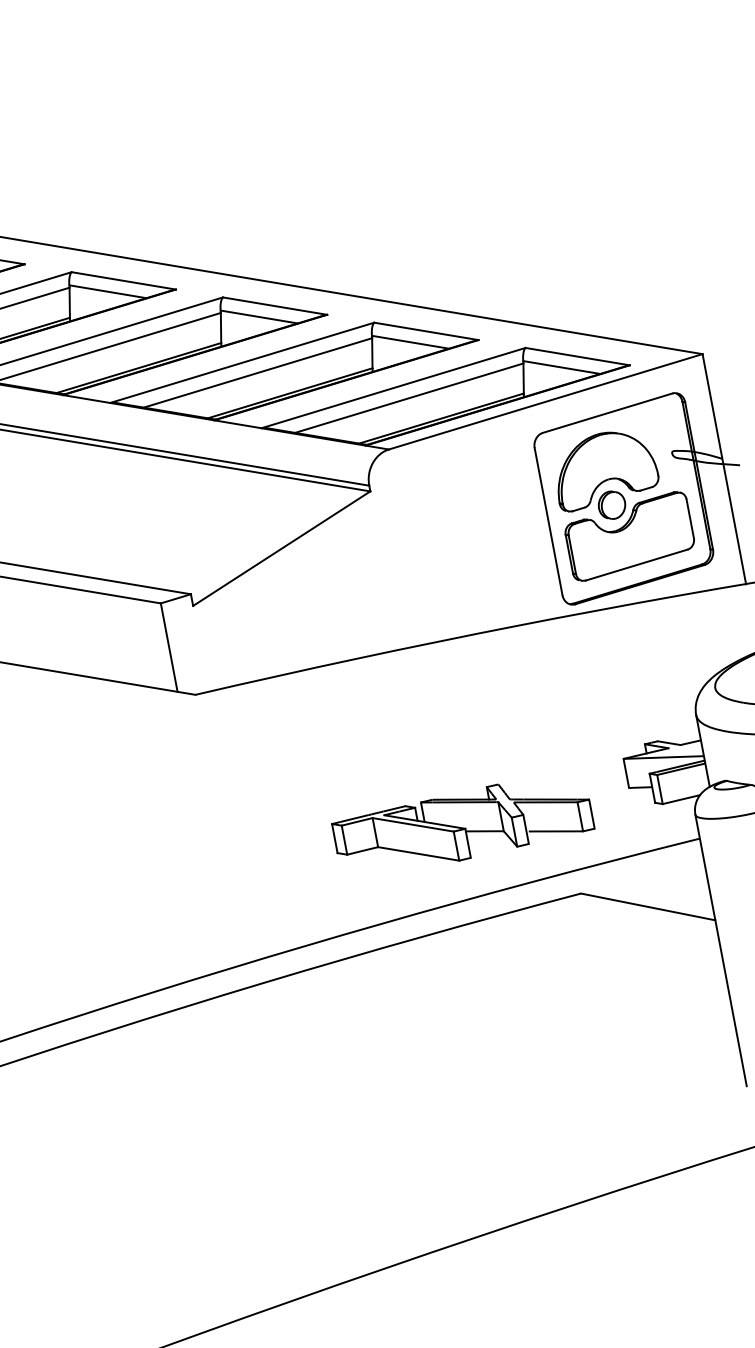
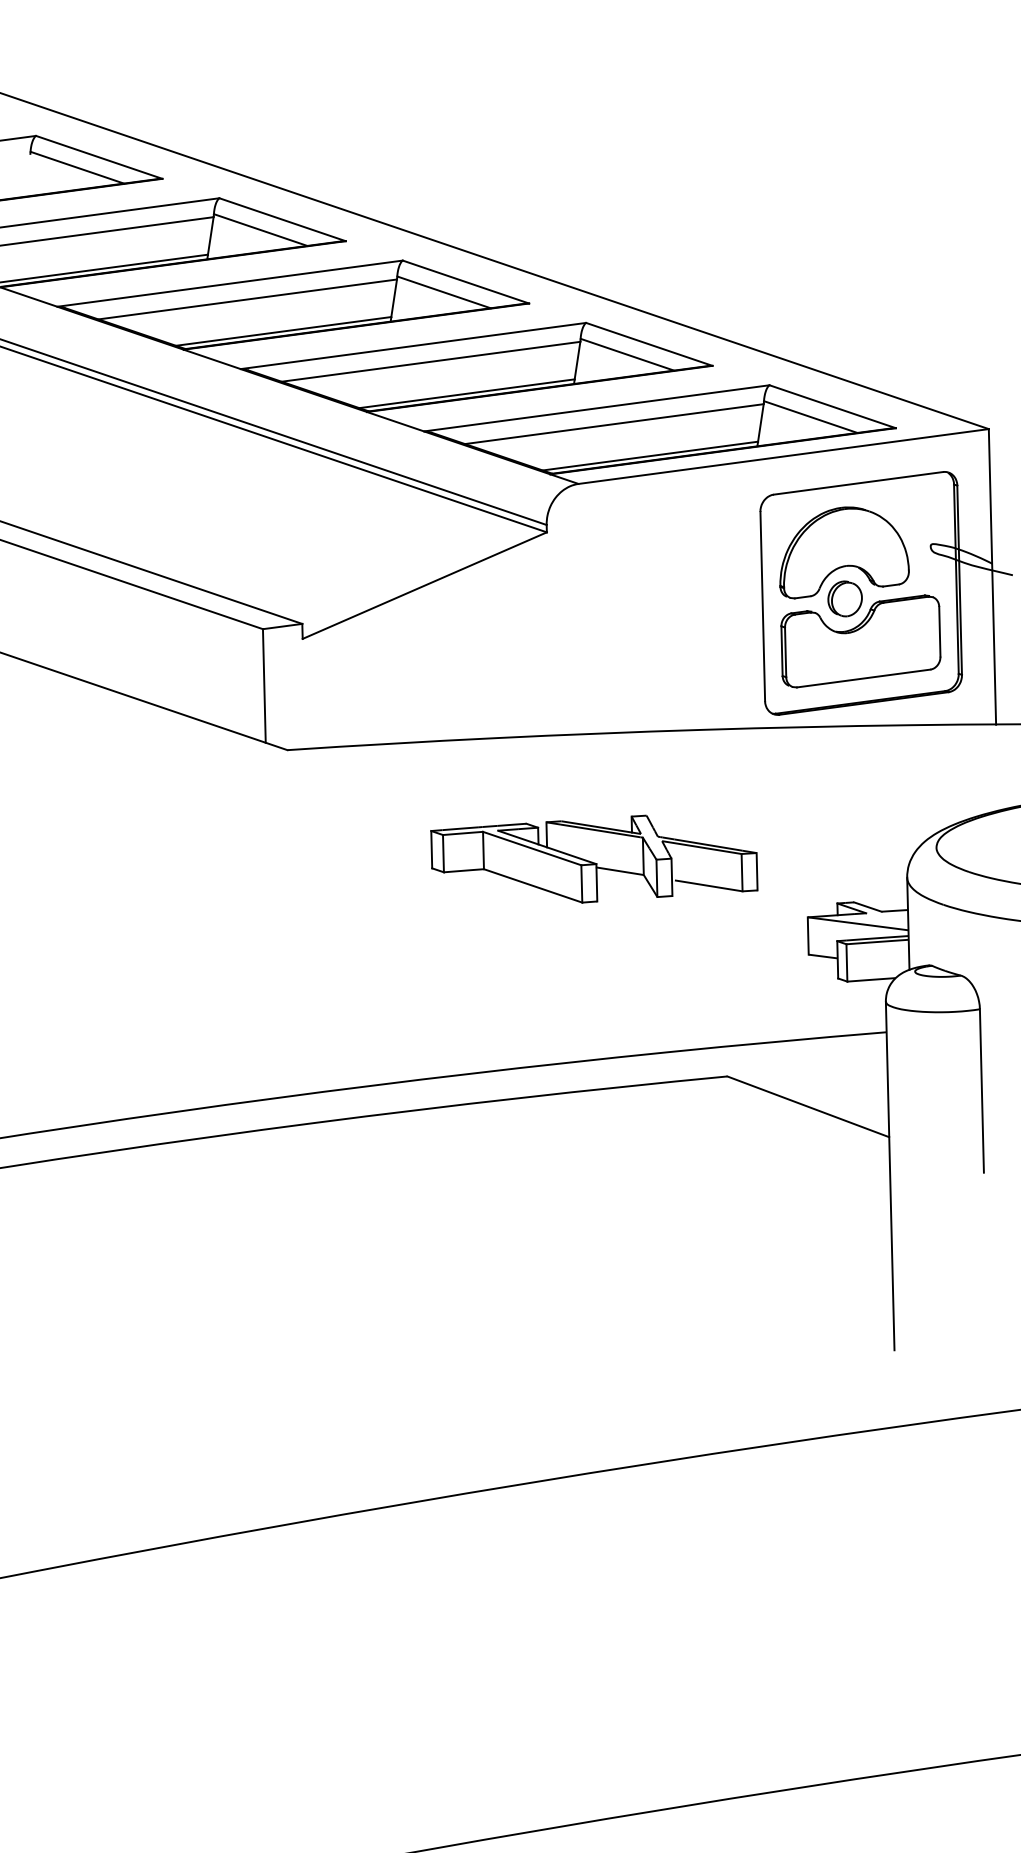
part: (463, 824) -> (594, 858), moved

